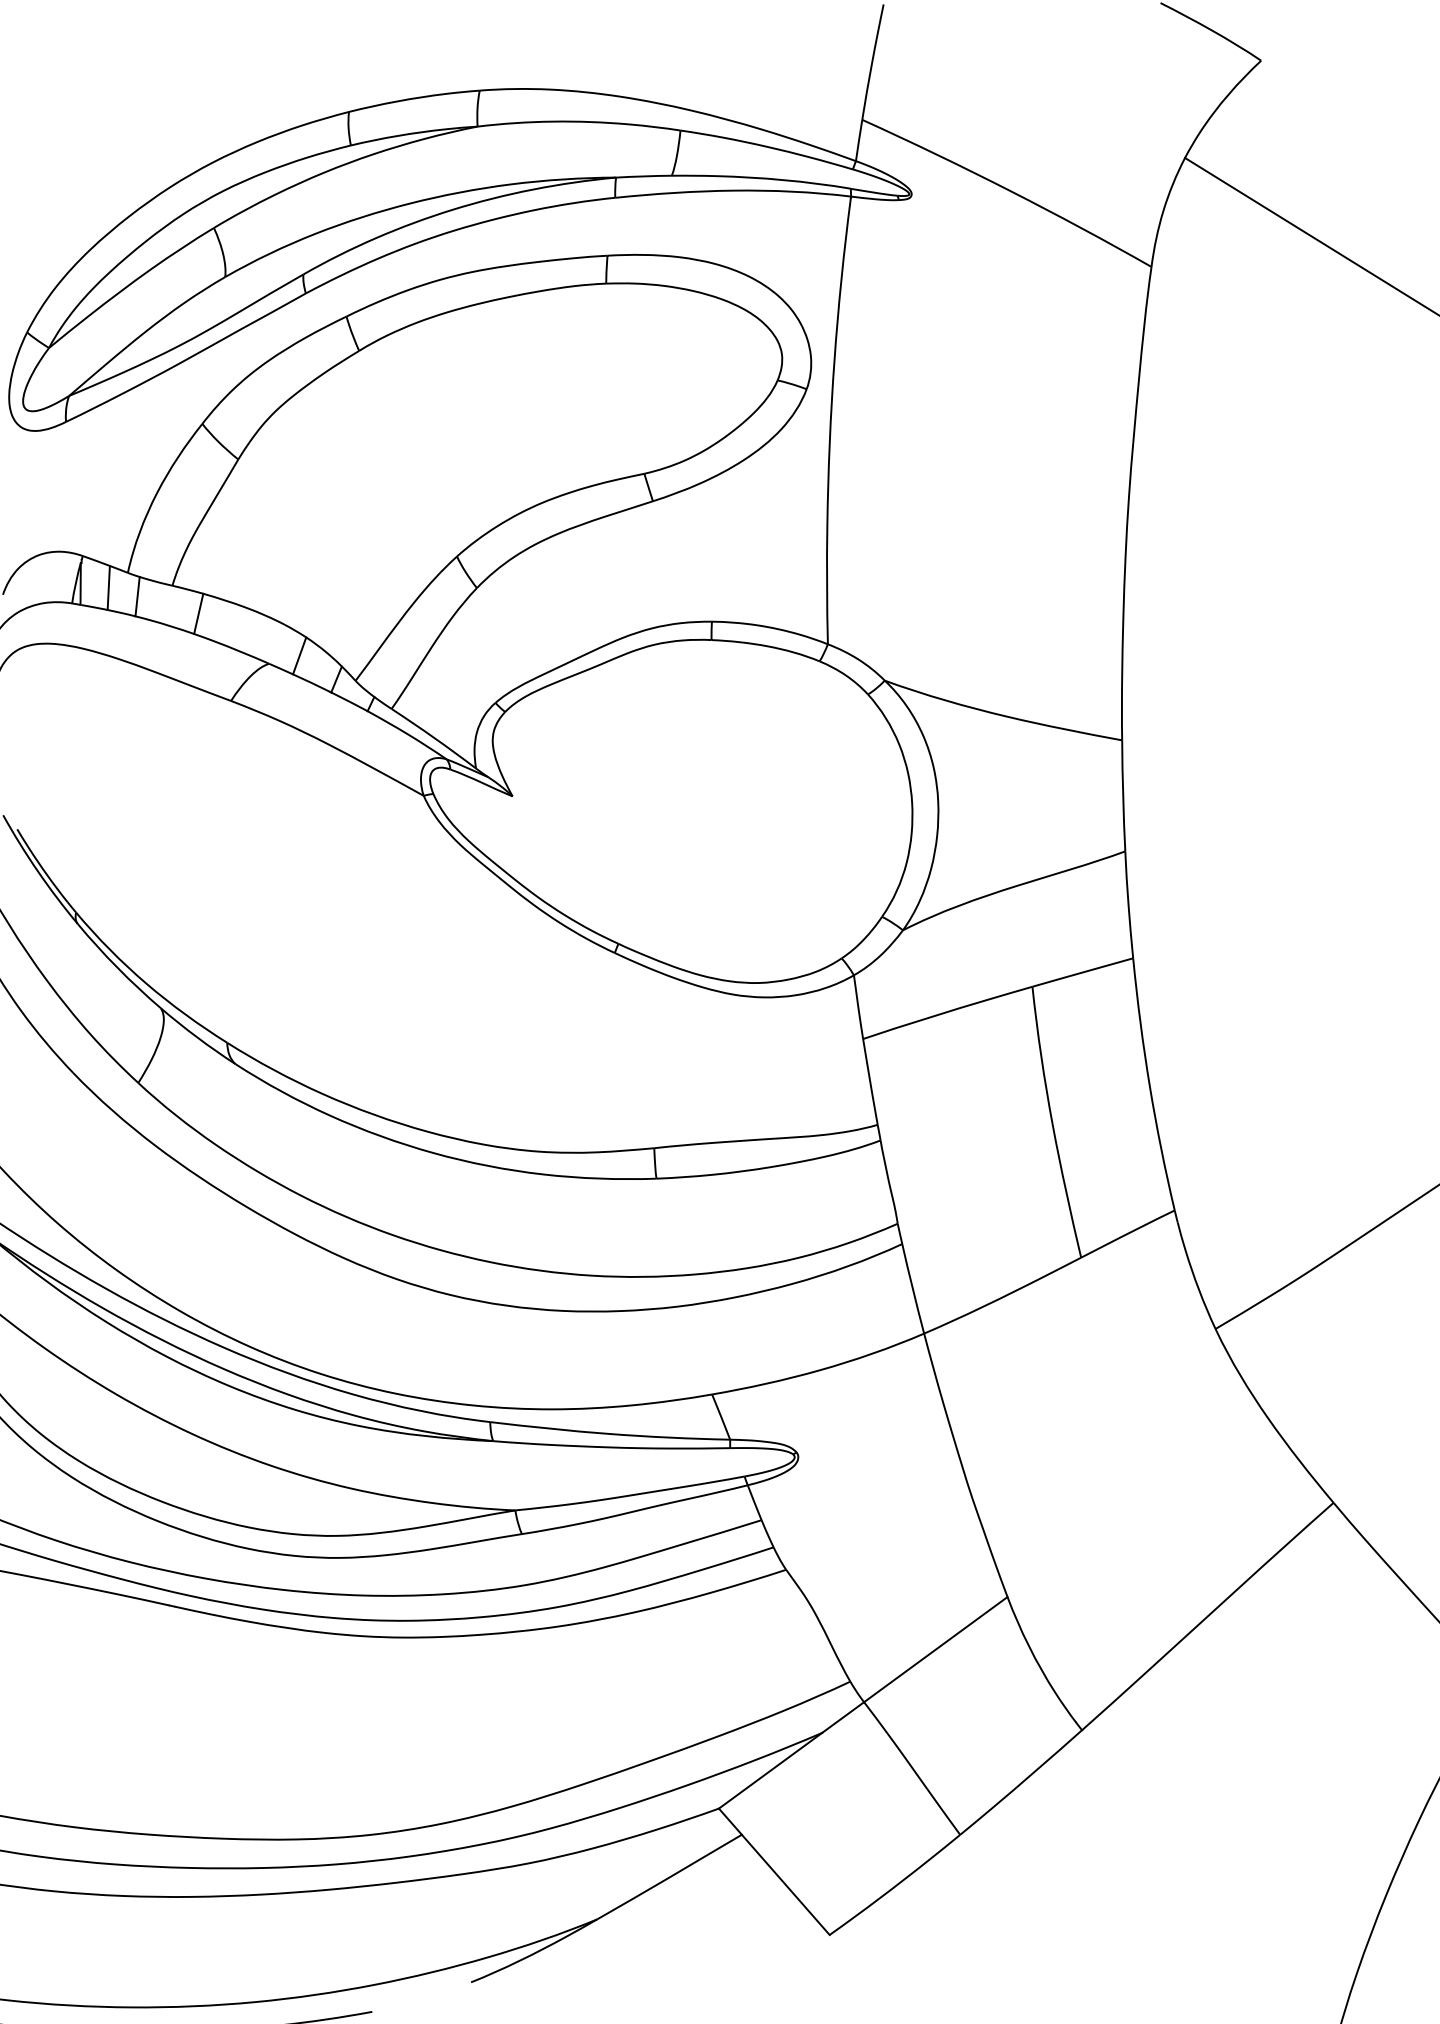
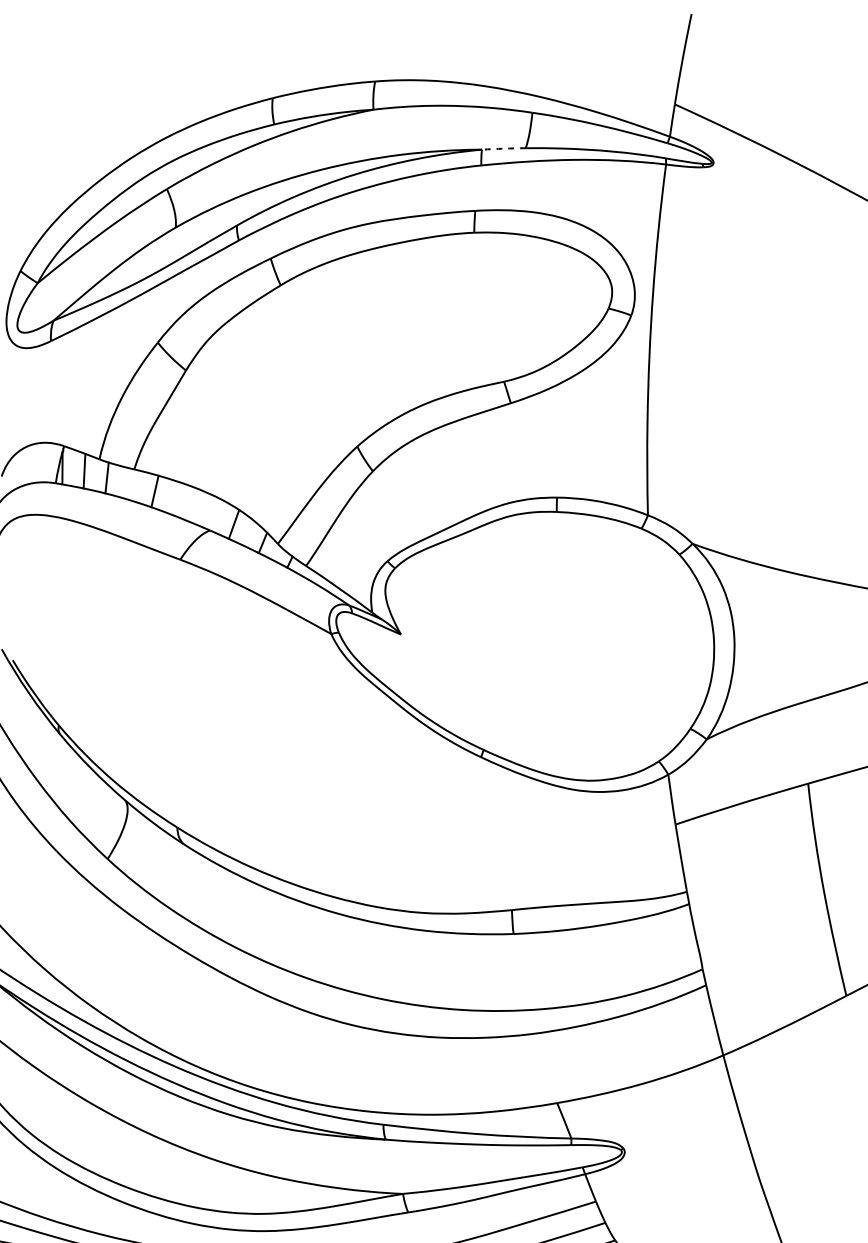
arc: (643, 176) -> (503, 148), solid -> dashed

